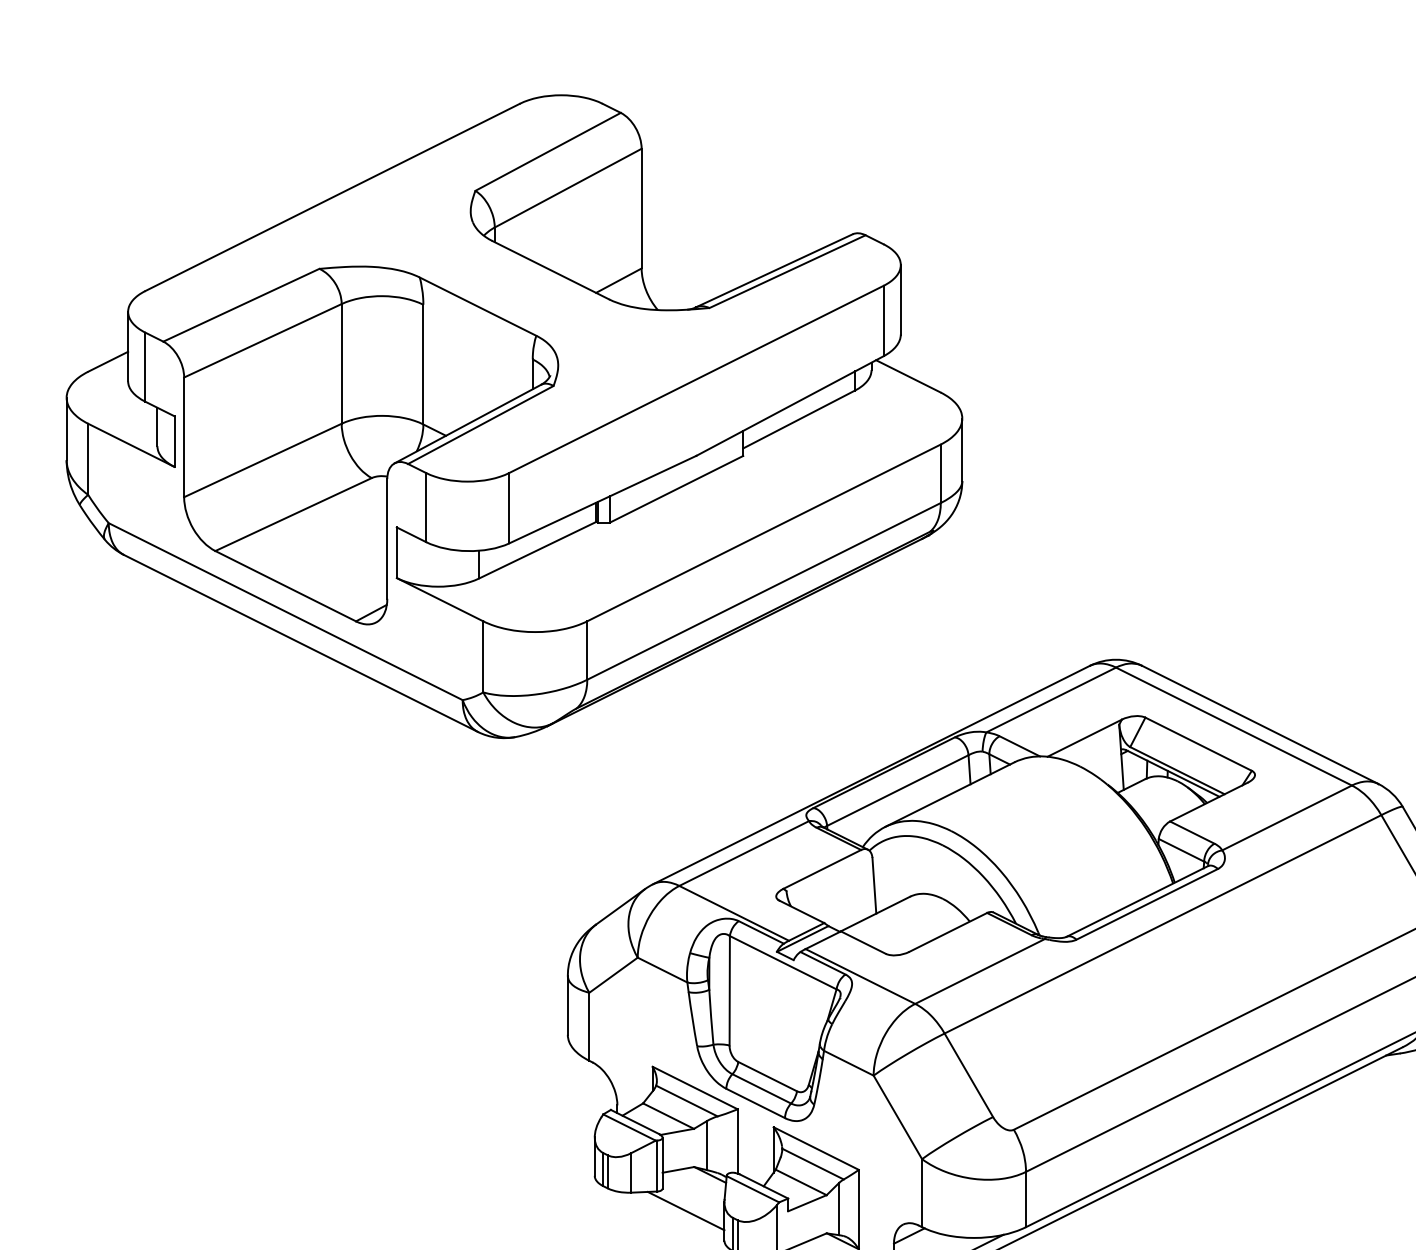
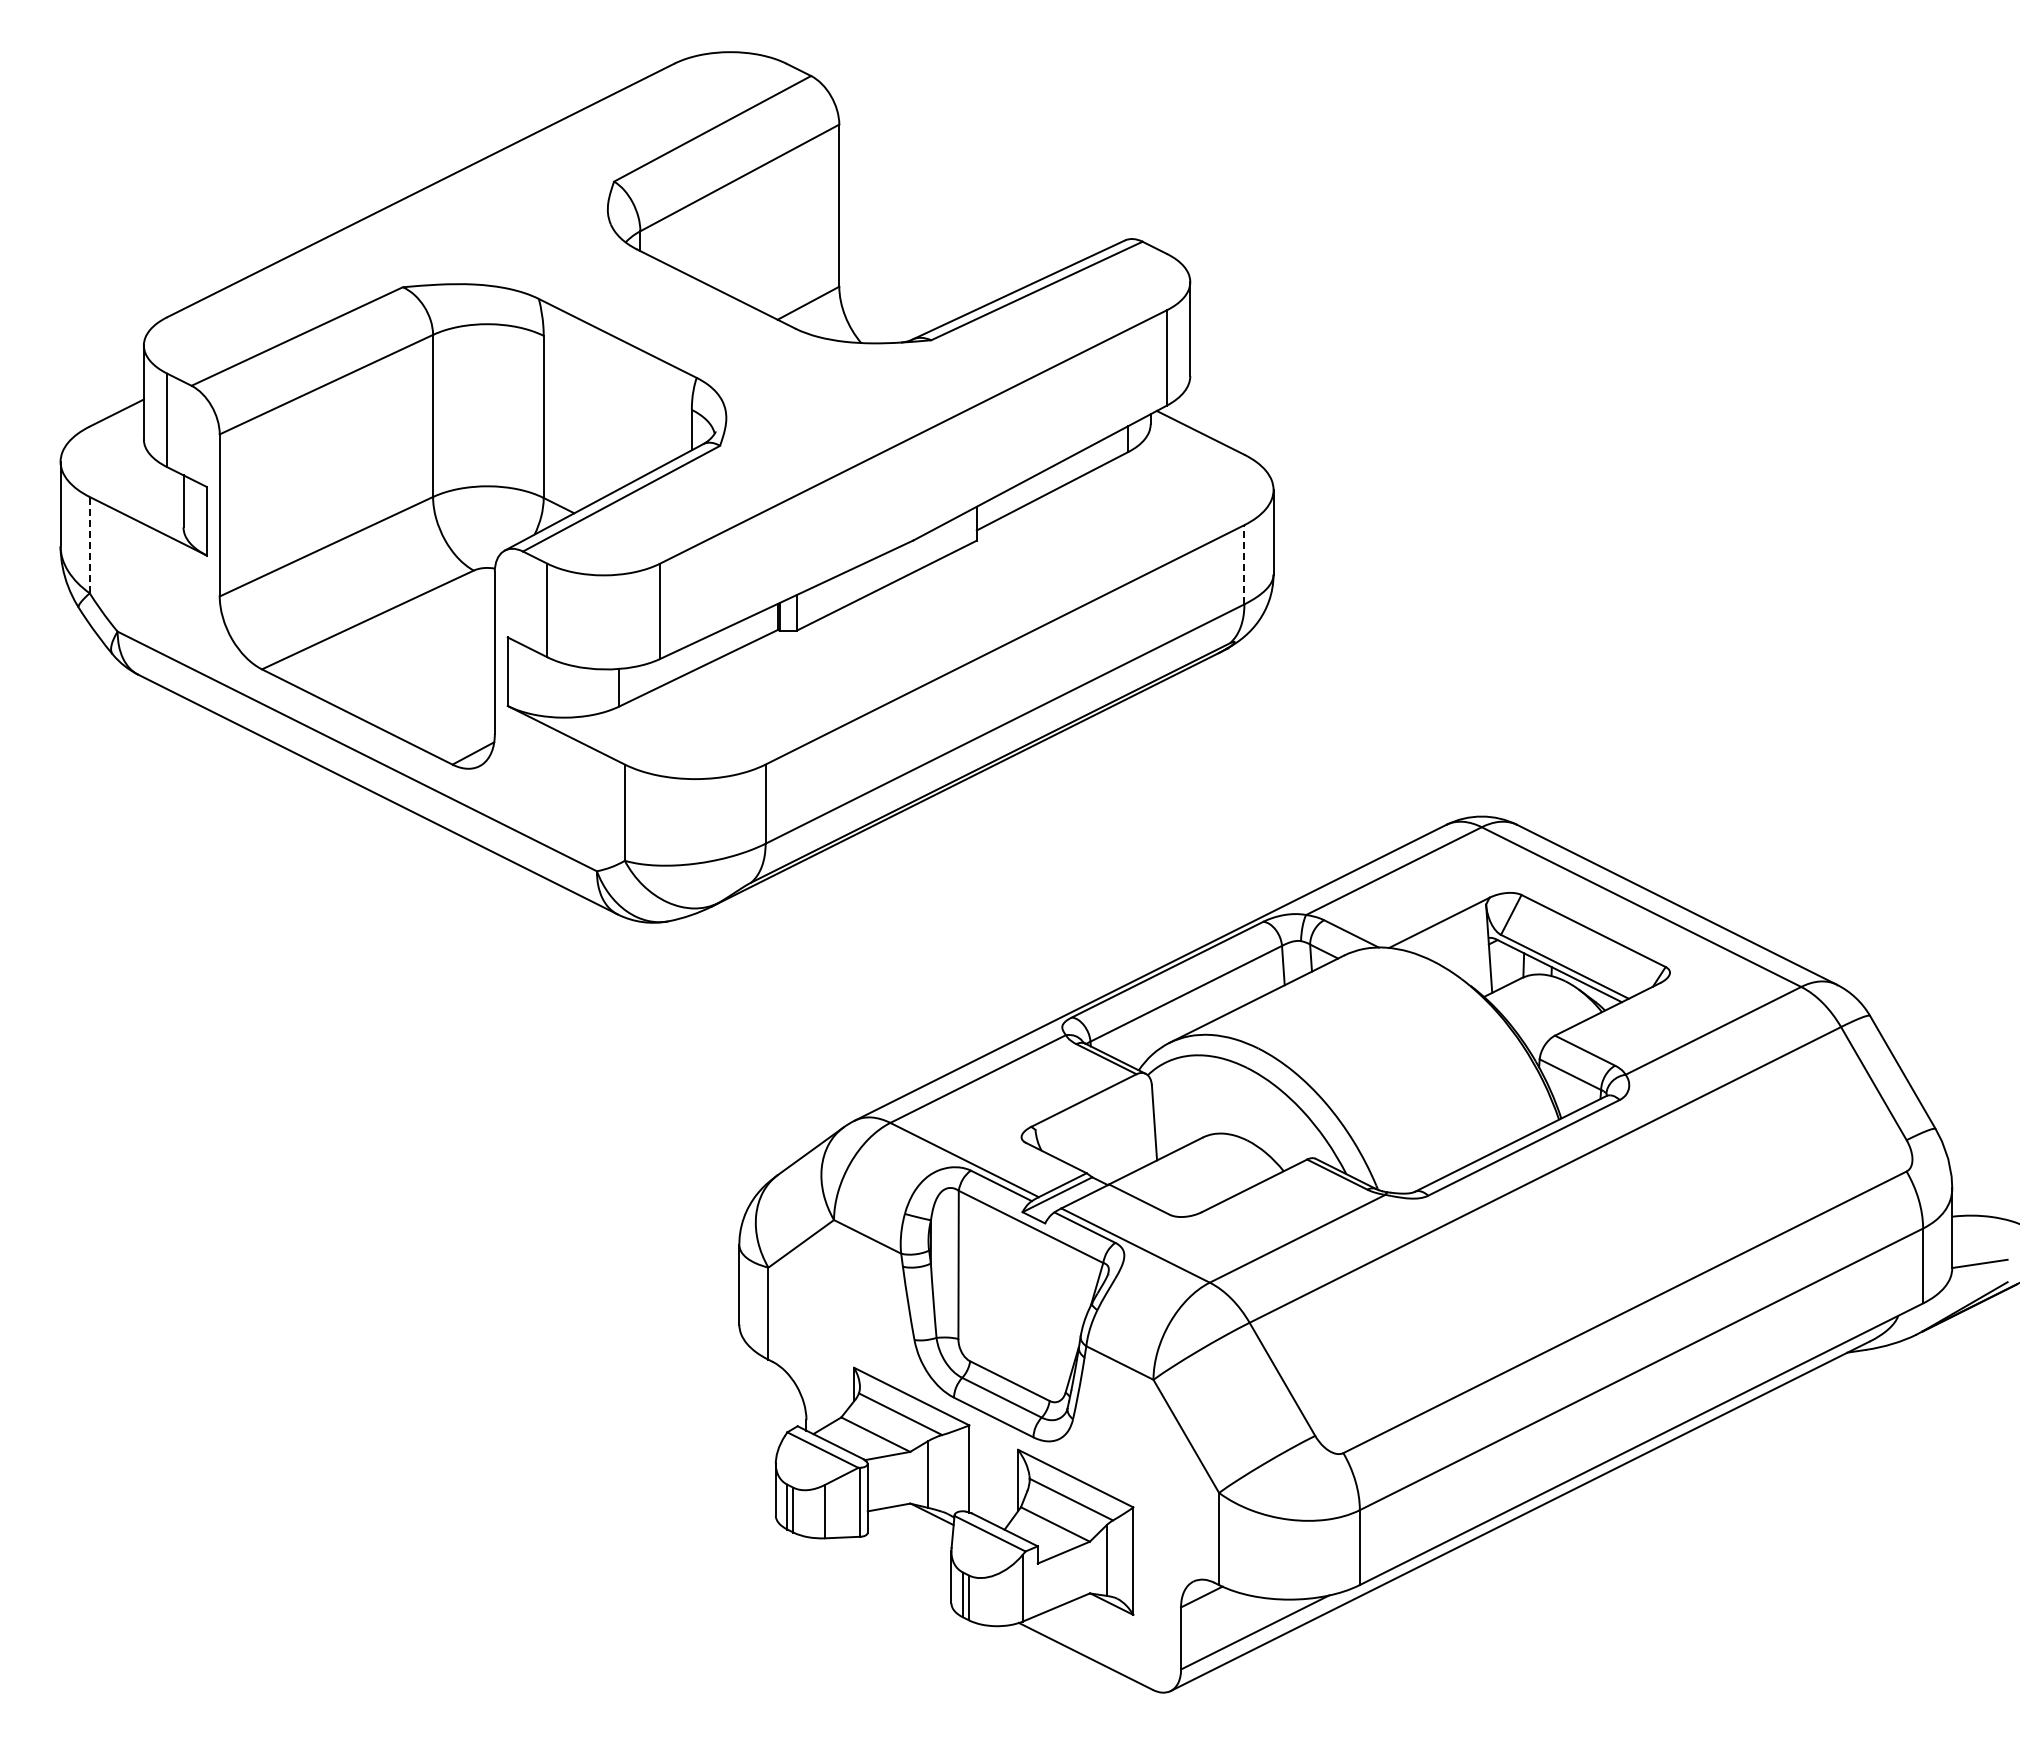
line: (87, 458) -> (89, 544), solid -> dashed
line: (940, 473) -> (1244, 564), solid -> dashed
line: (686, 1211) -> (899, 1563), removed

